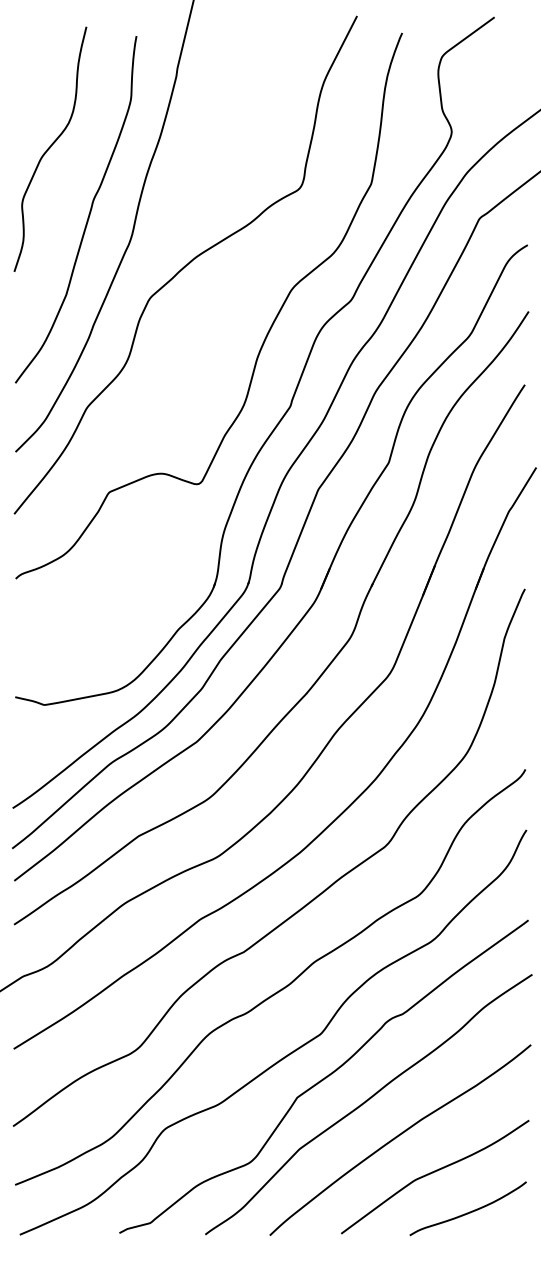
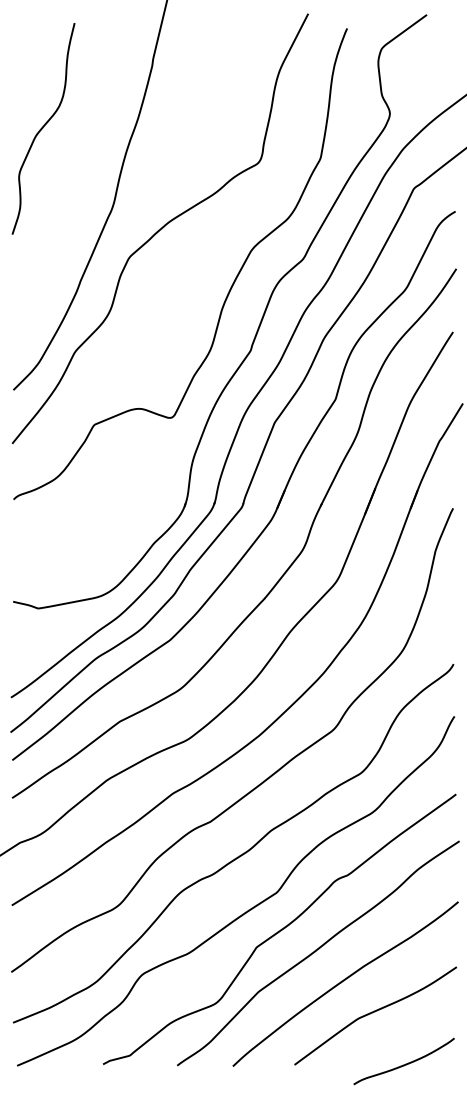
curve: (88, 214) -> (76, 185), removed
curve: (469, 1211) -> (405, 1063), moved

